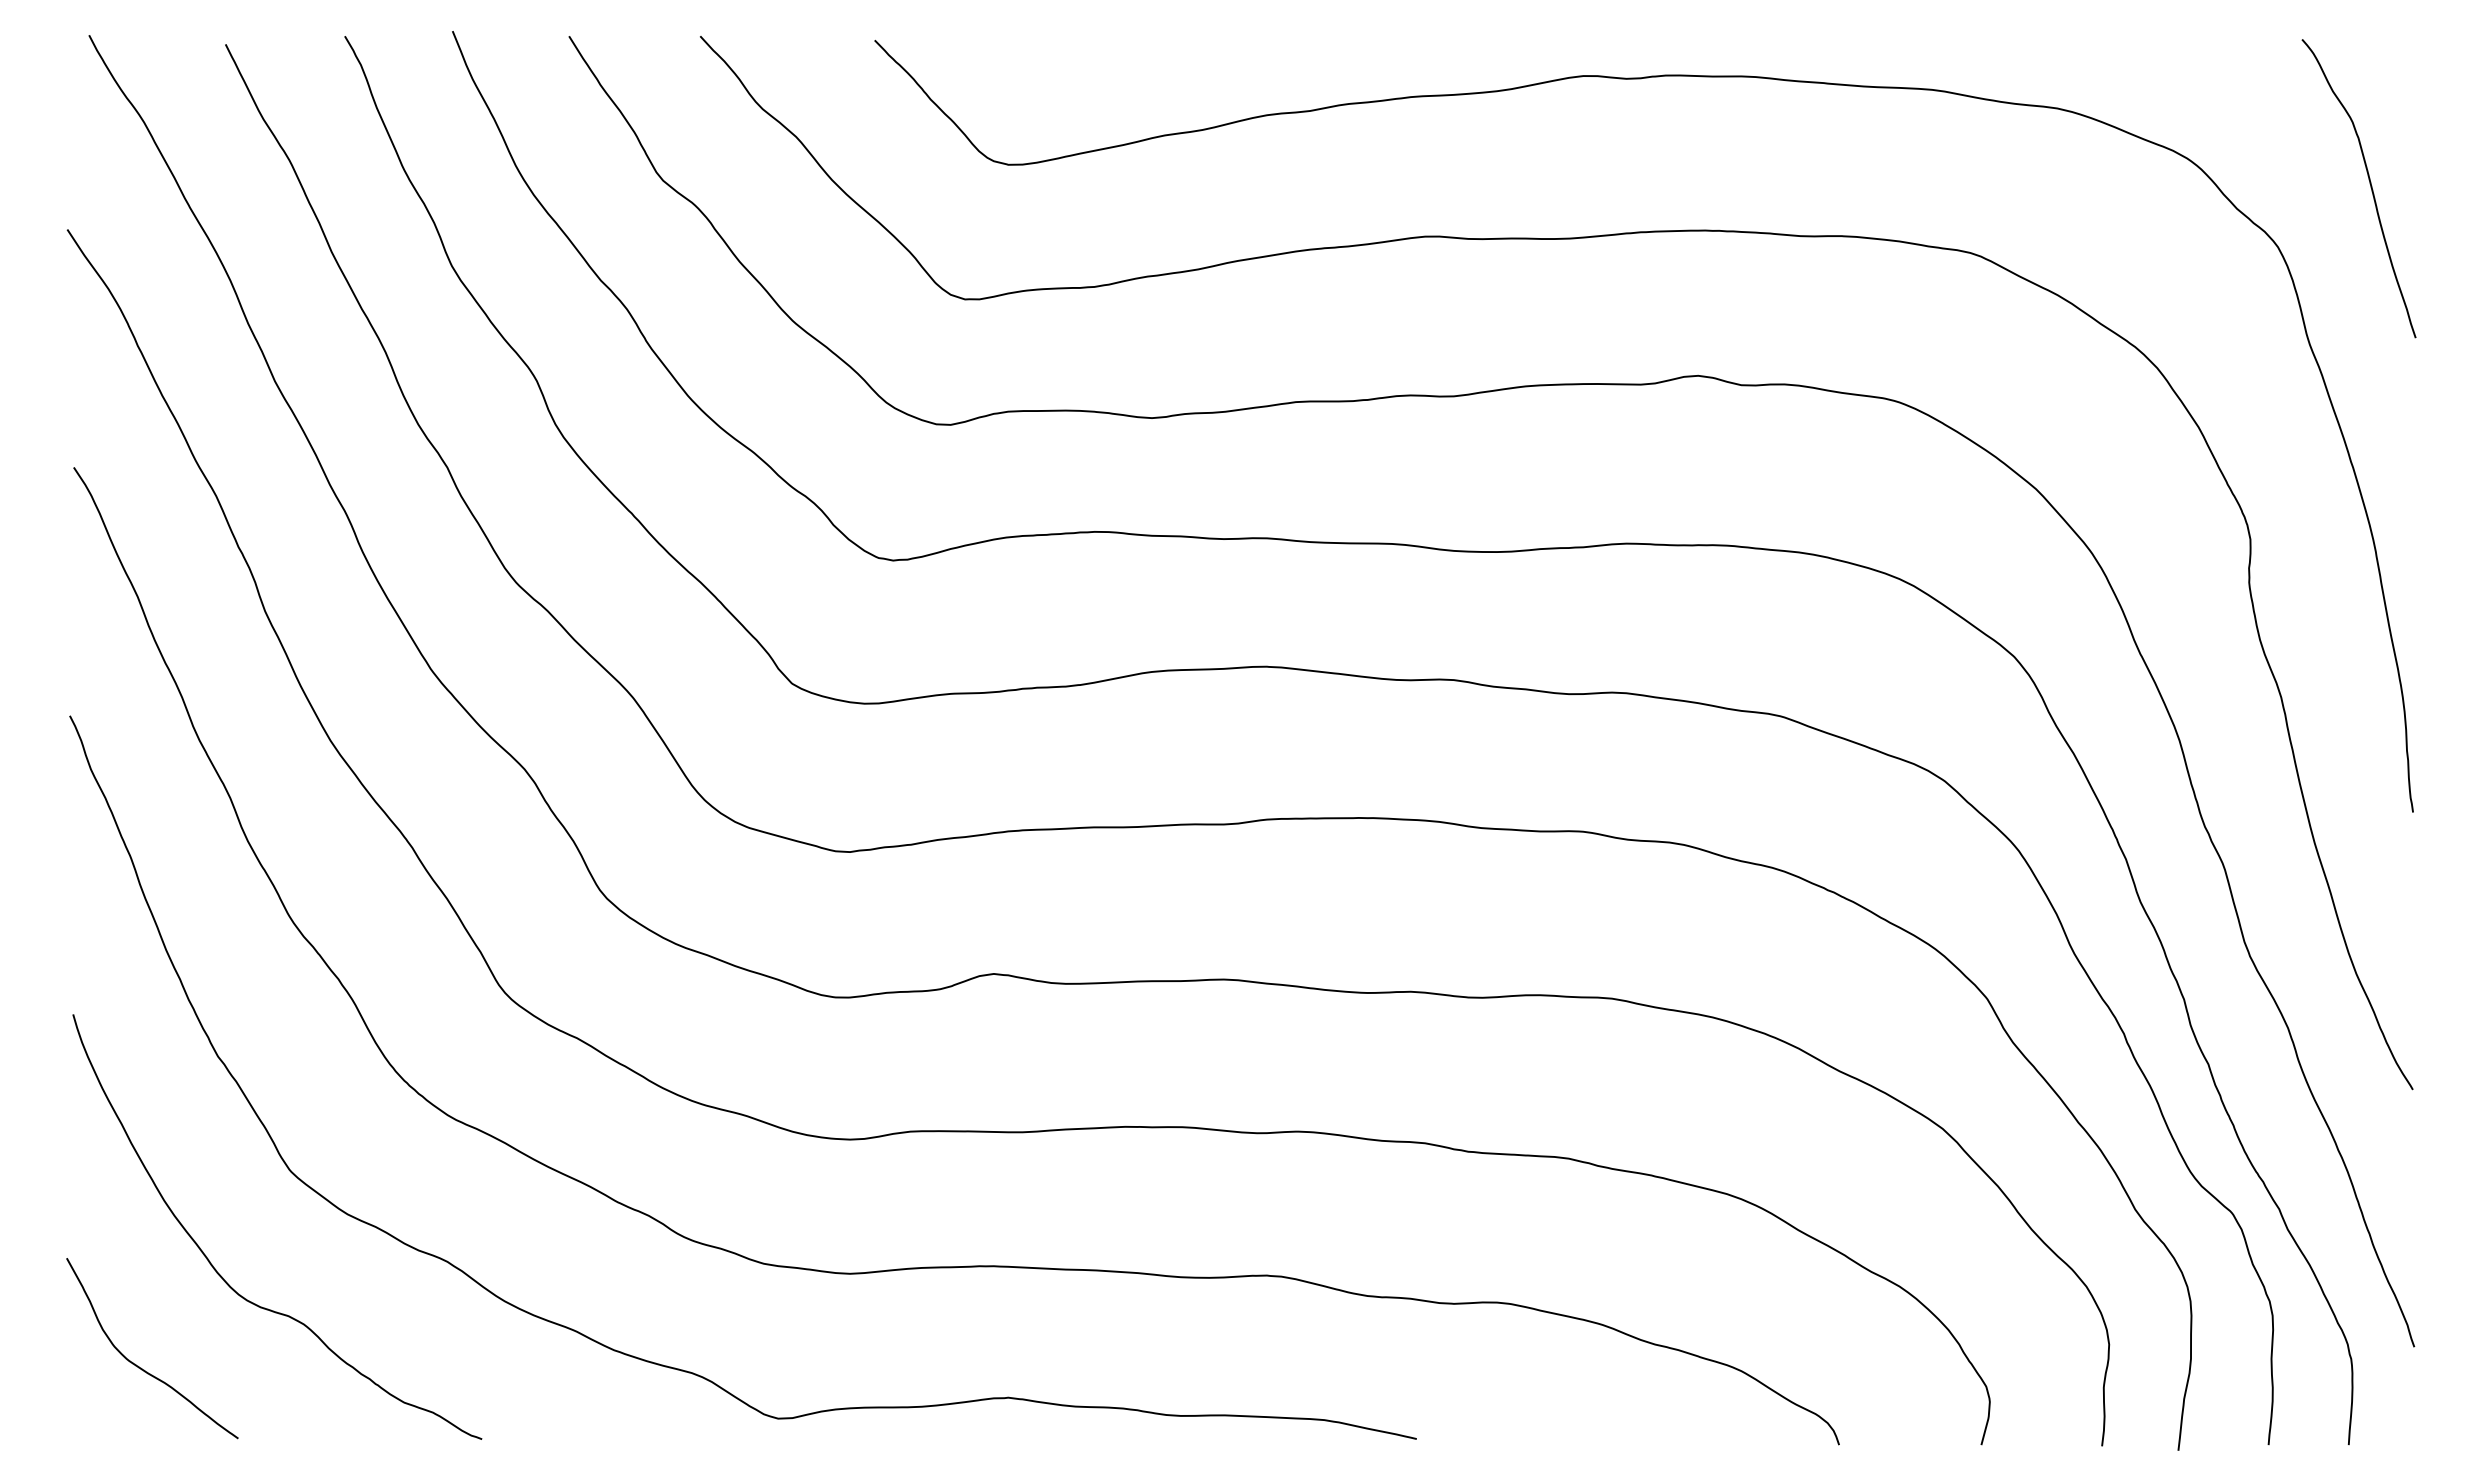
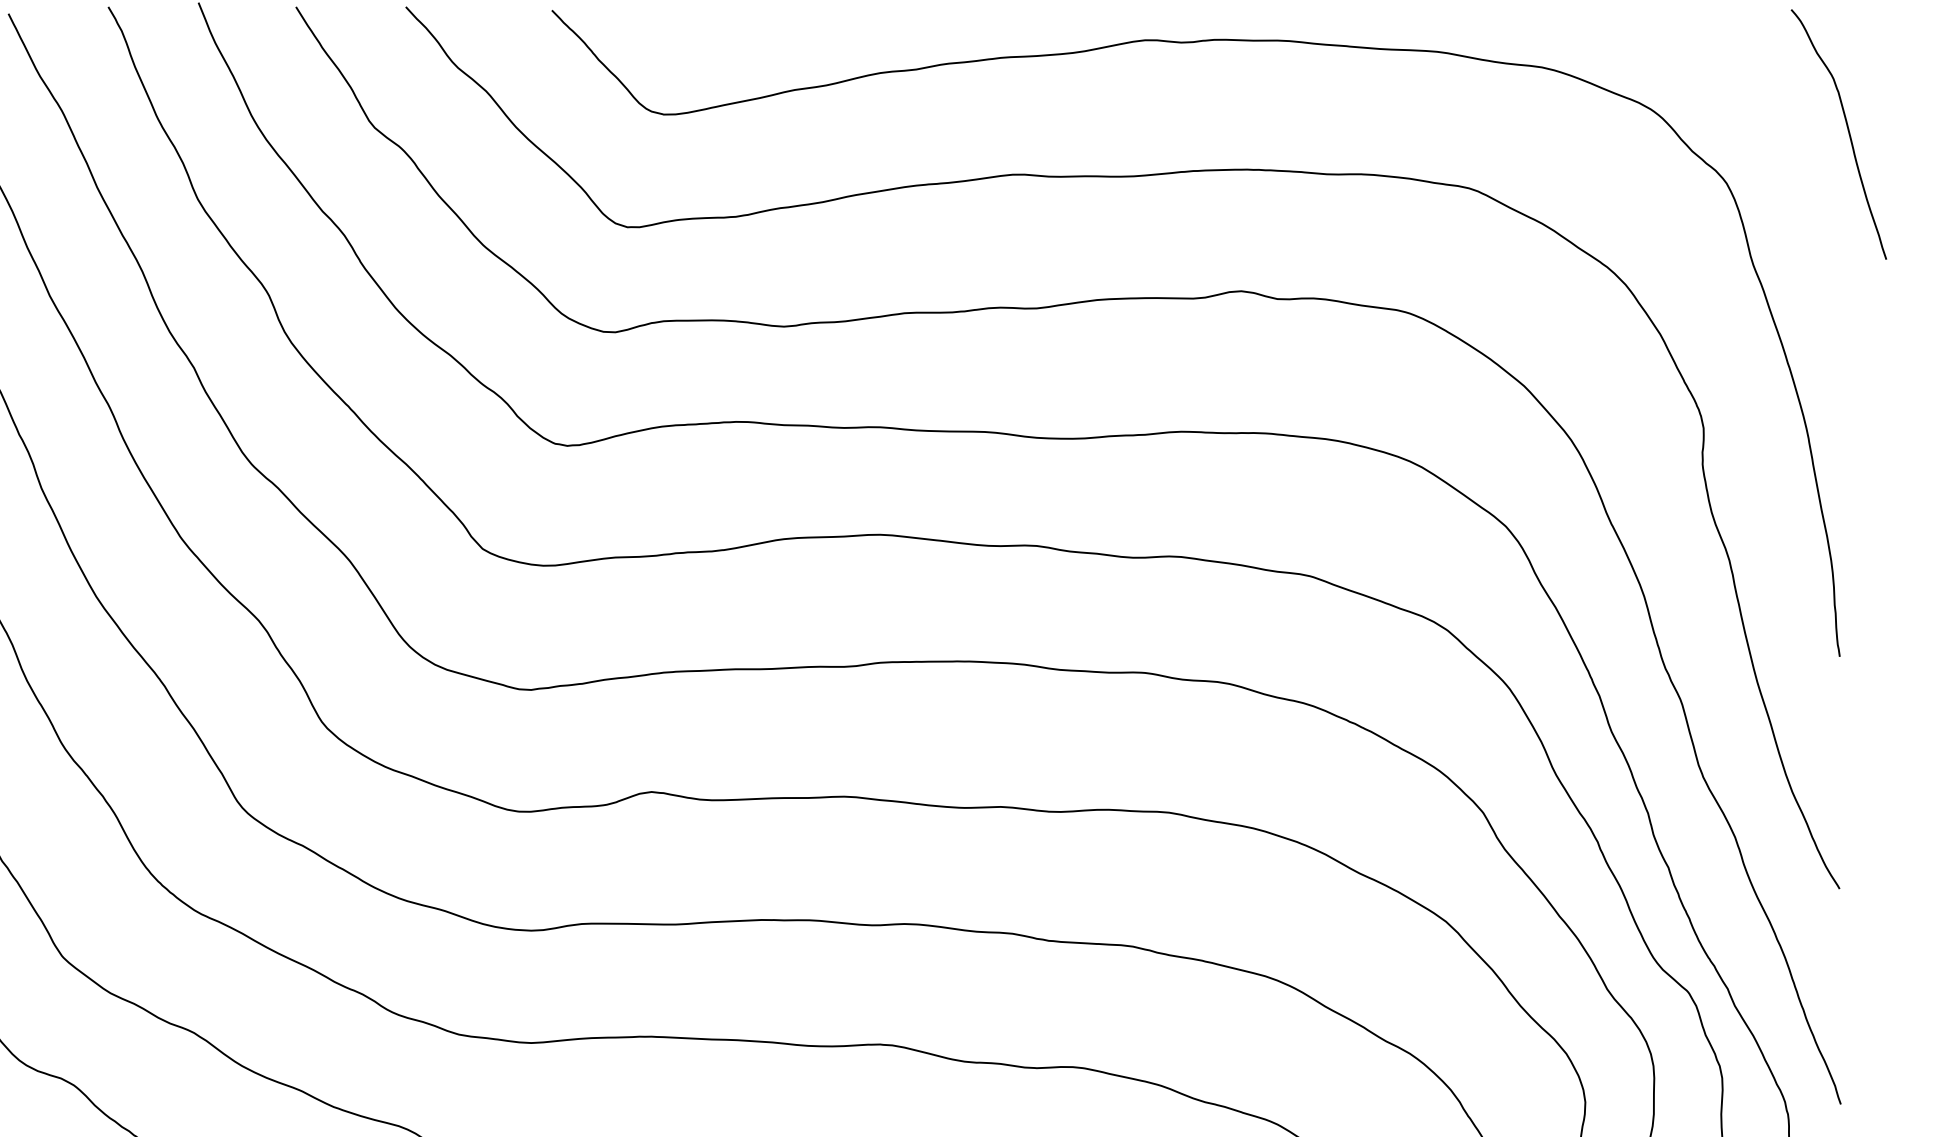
curve: (2370, 187) -> (1848, 133), moved

